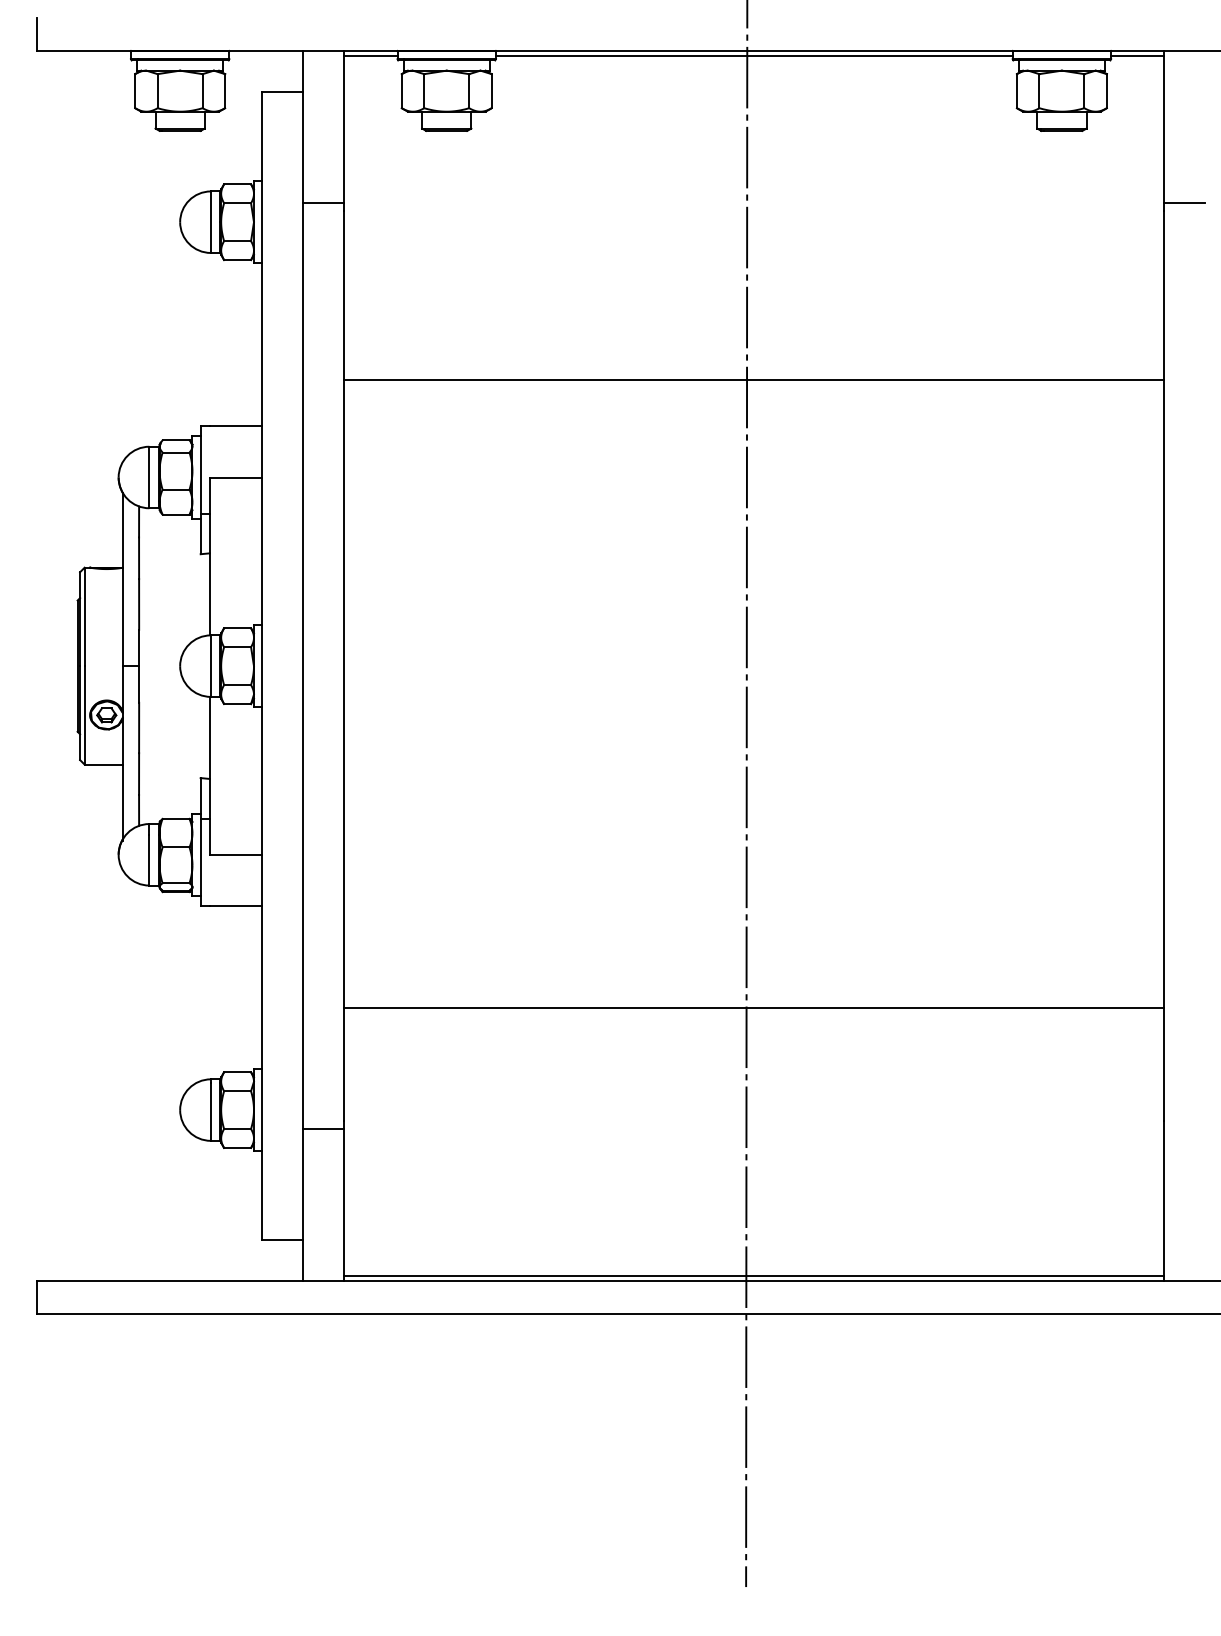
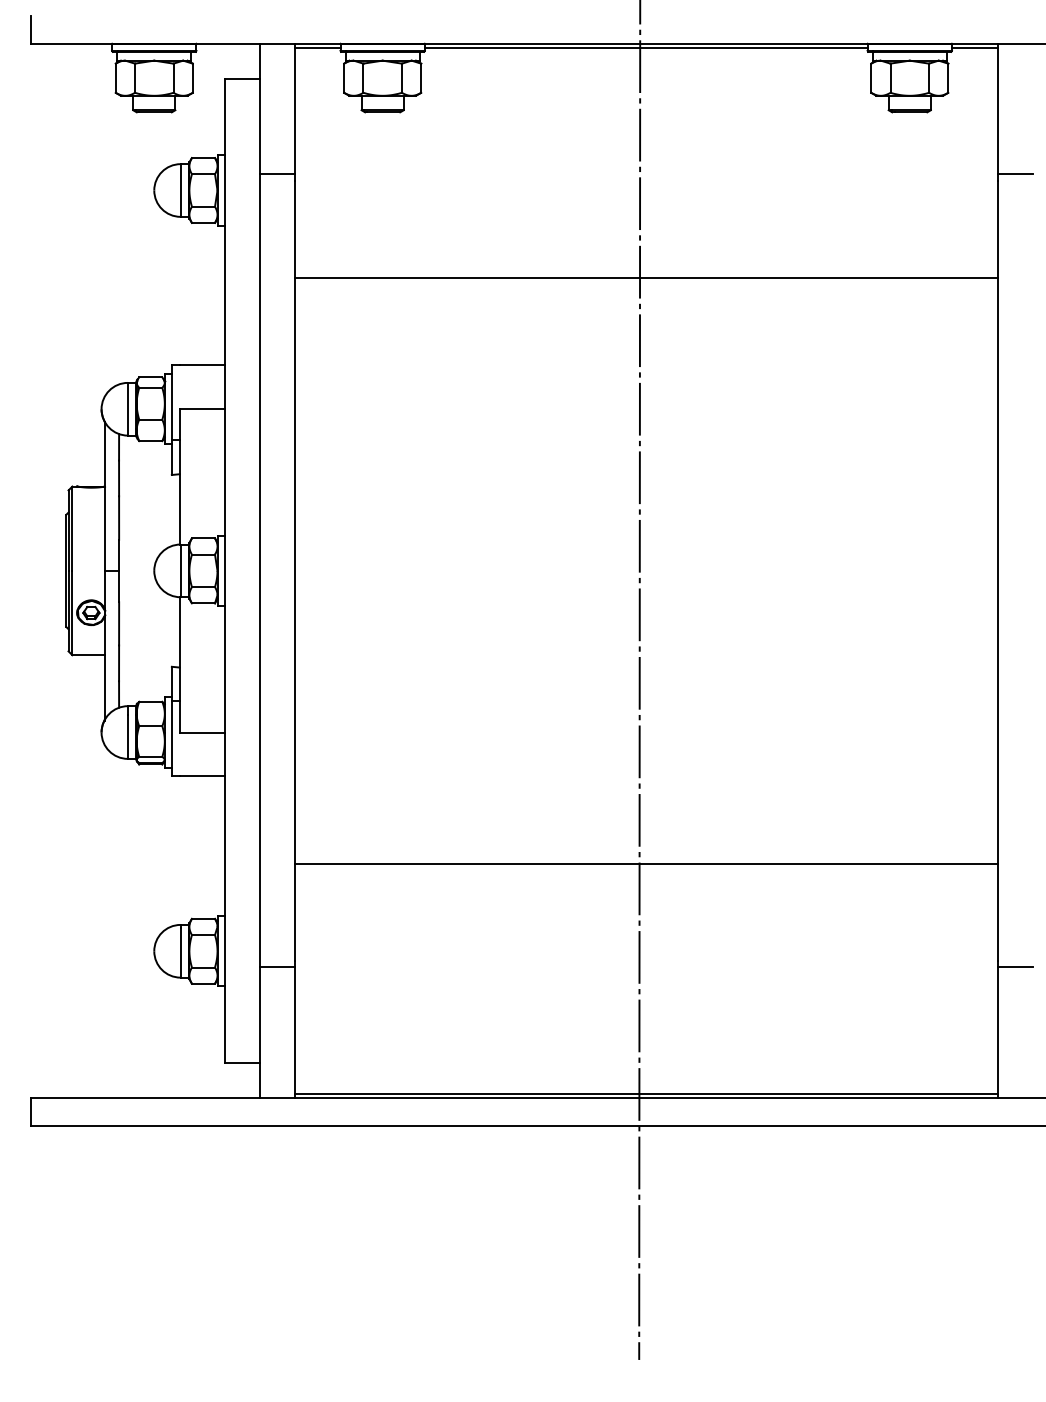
line: (753, 380) -> (645, 278), moved
line: (1184, 1129) -> (1014, 967), added

